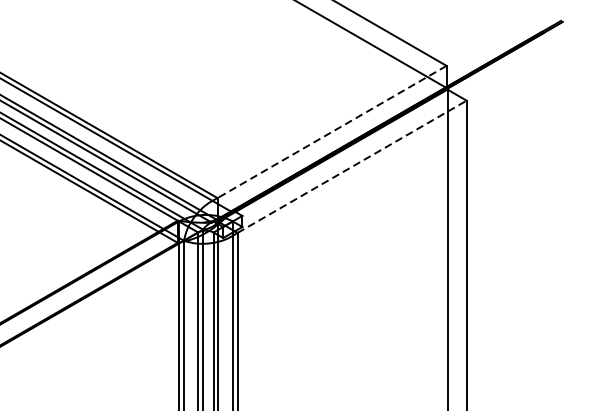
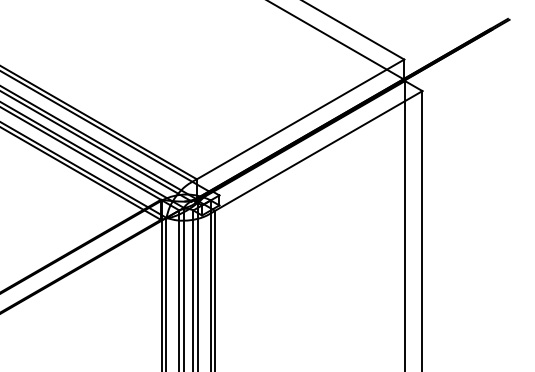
line: (331, 132) -> (300, 119), dashed -> solid
line: (351, 166) -> (318, 150), dashed -> solid

